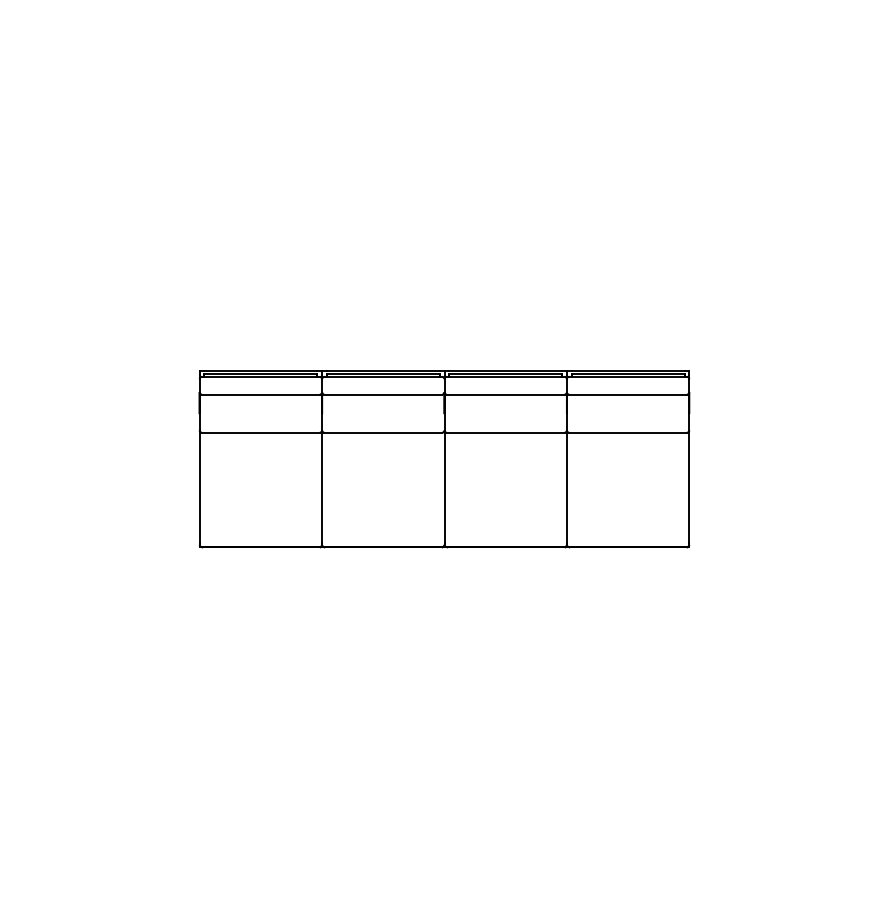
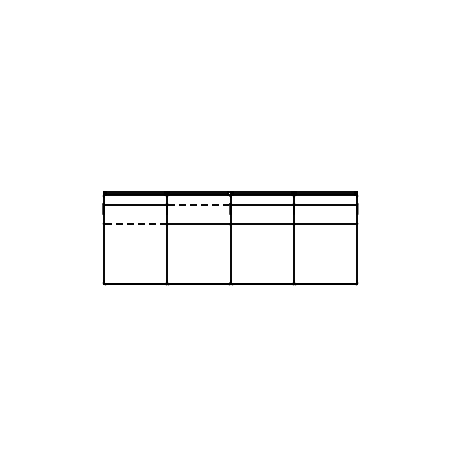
line: (382, 394) -> (198, 204), solid -> dashed
line: (261, 432) -> (135, 224), solid -> dashed

